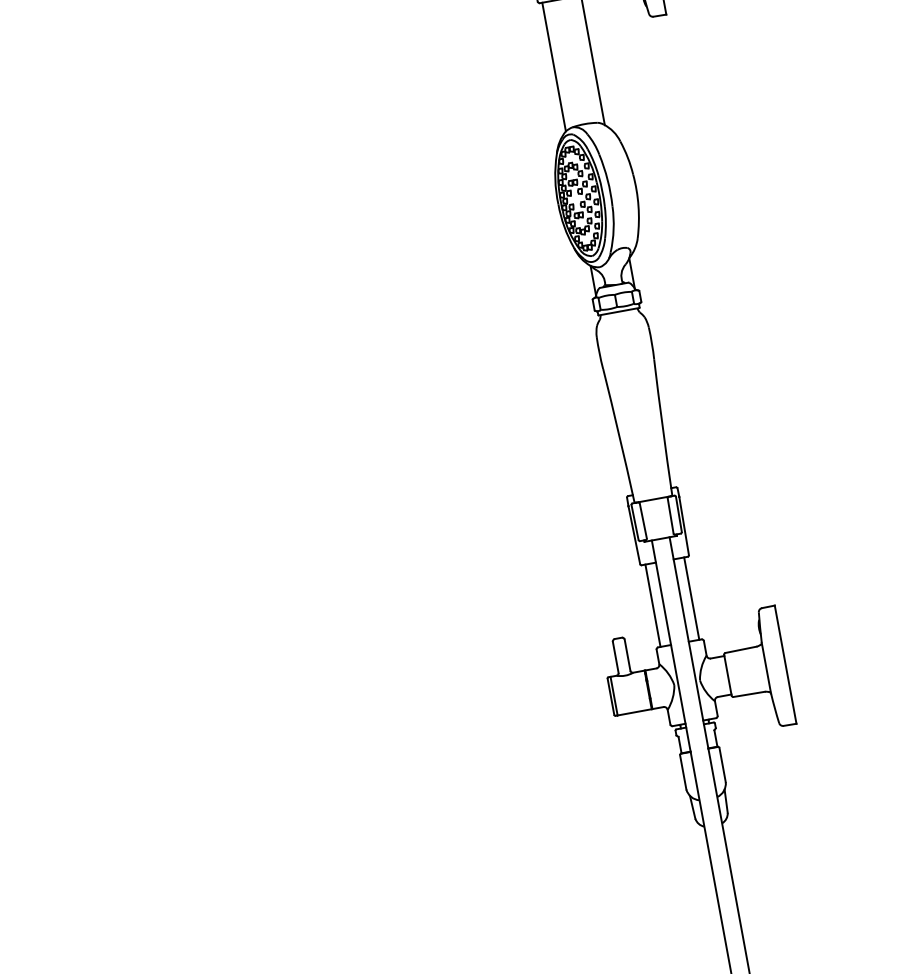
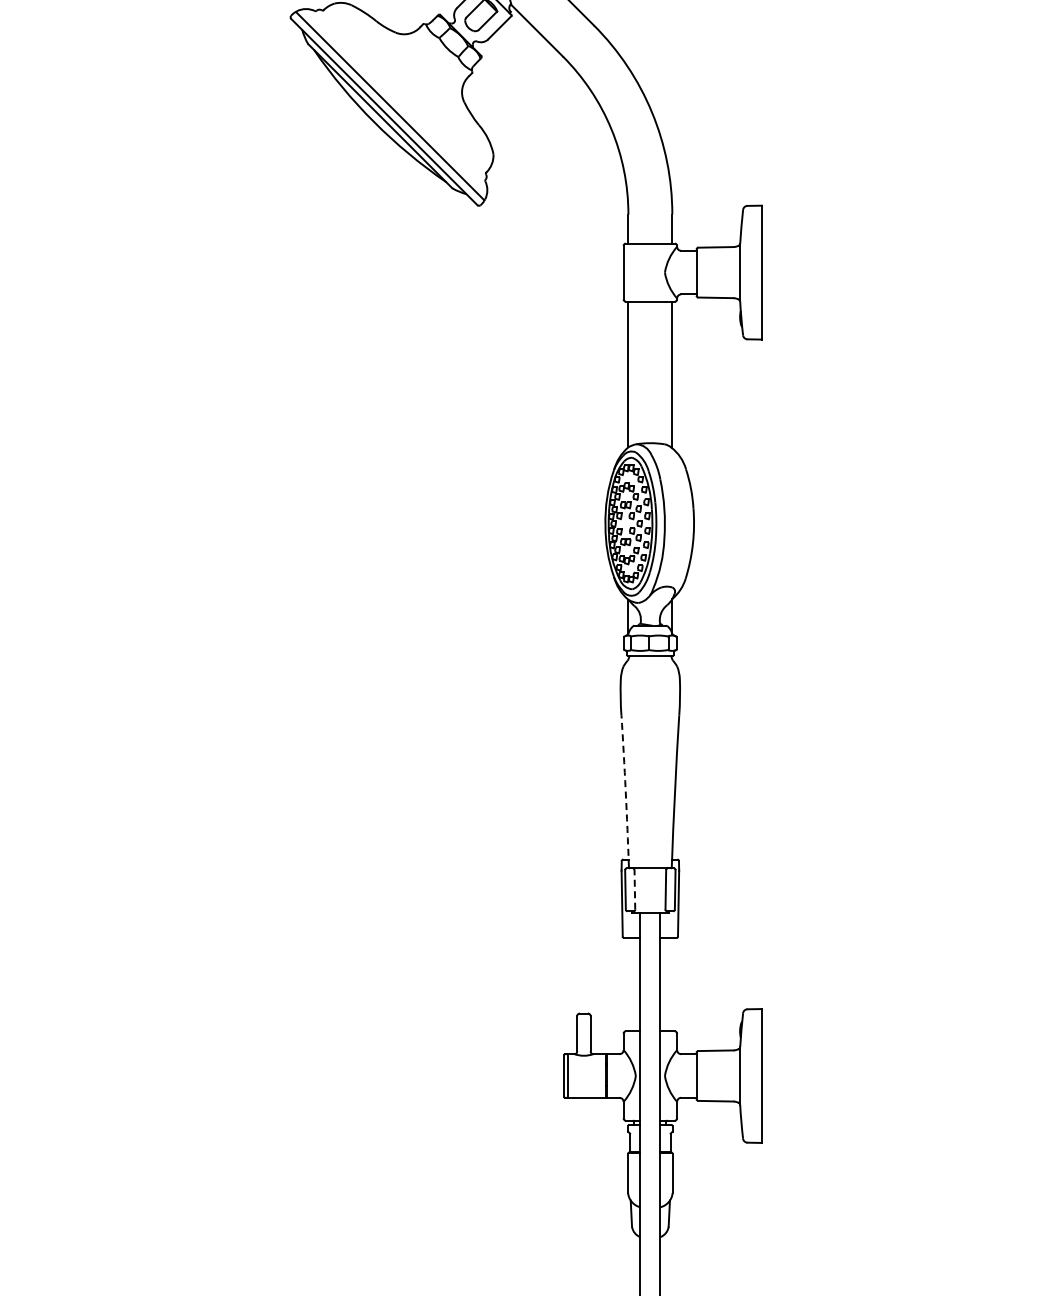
arc: (619, 435) -> (625, 791), solid -> dashed
line: (642, 520) -> (634, 889), solid -> dashed
line: (691, 598) -> (672, 984), removed
line: (653, 605) -> (628, 984), removed

